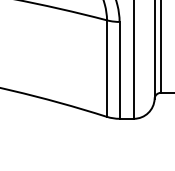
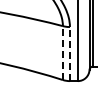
line: (106, 69) -> (62, 53), solid -> dashed
line: (118, 69) -> (69, 53), solid -> dashed

